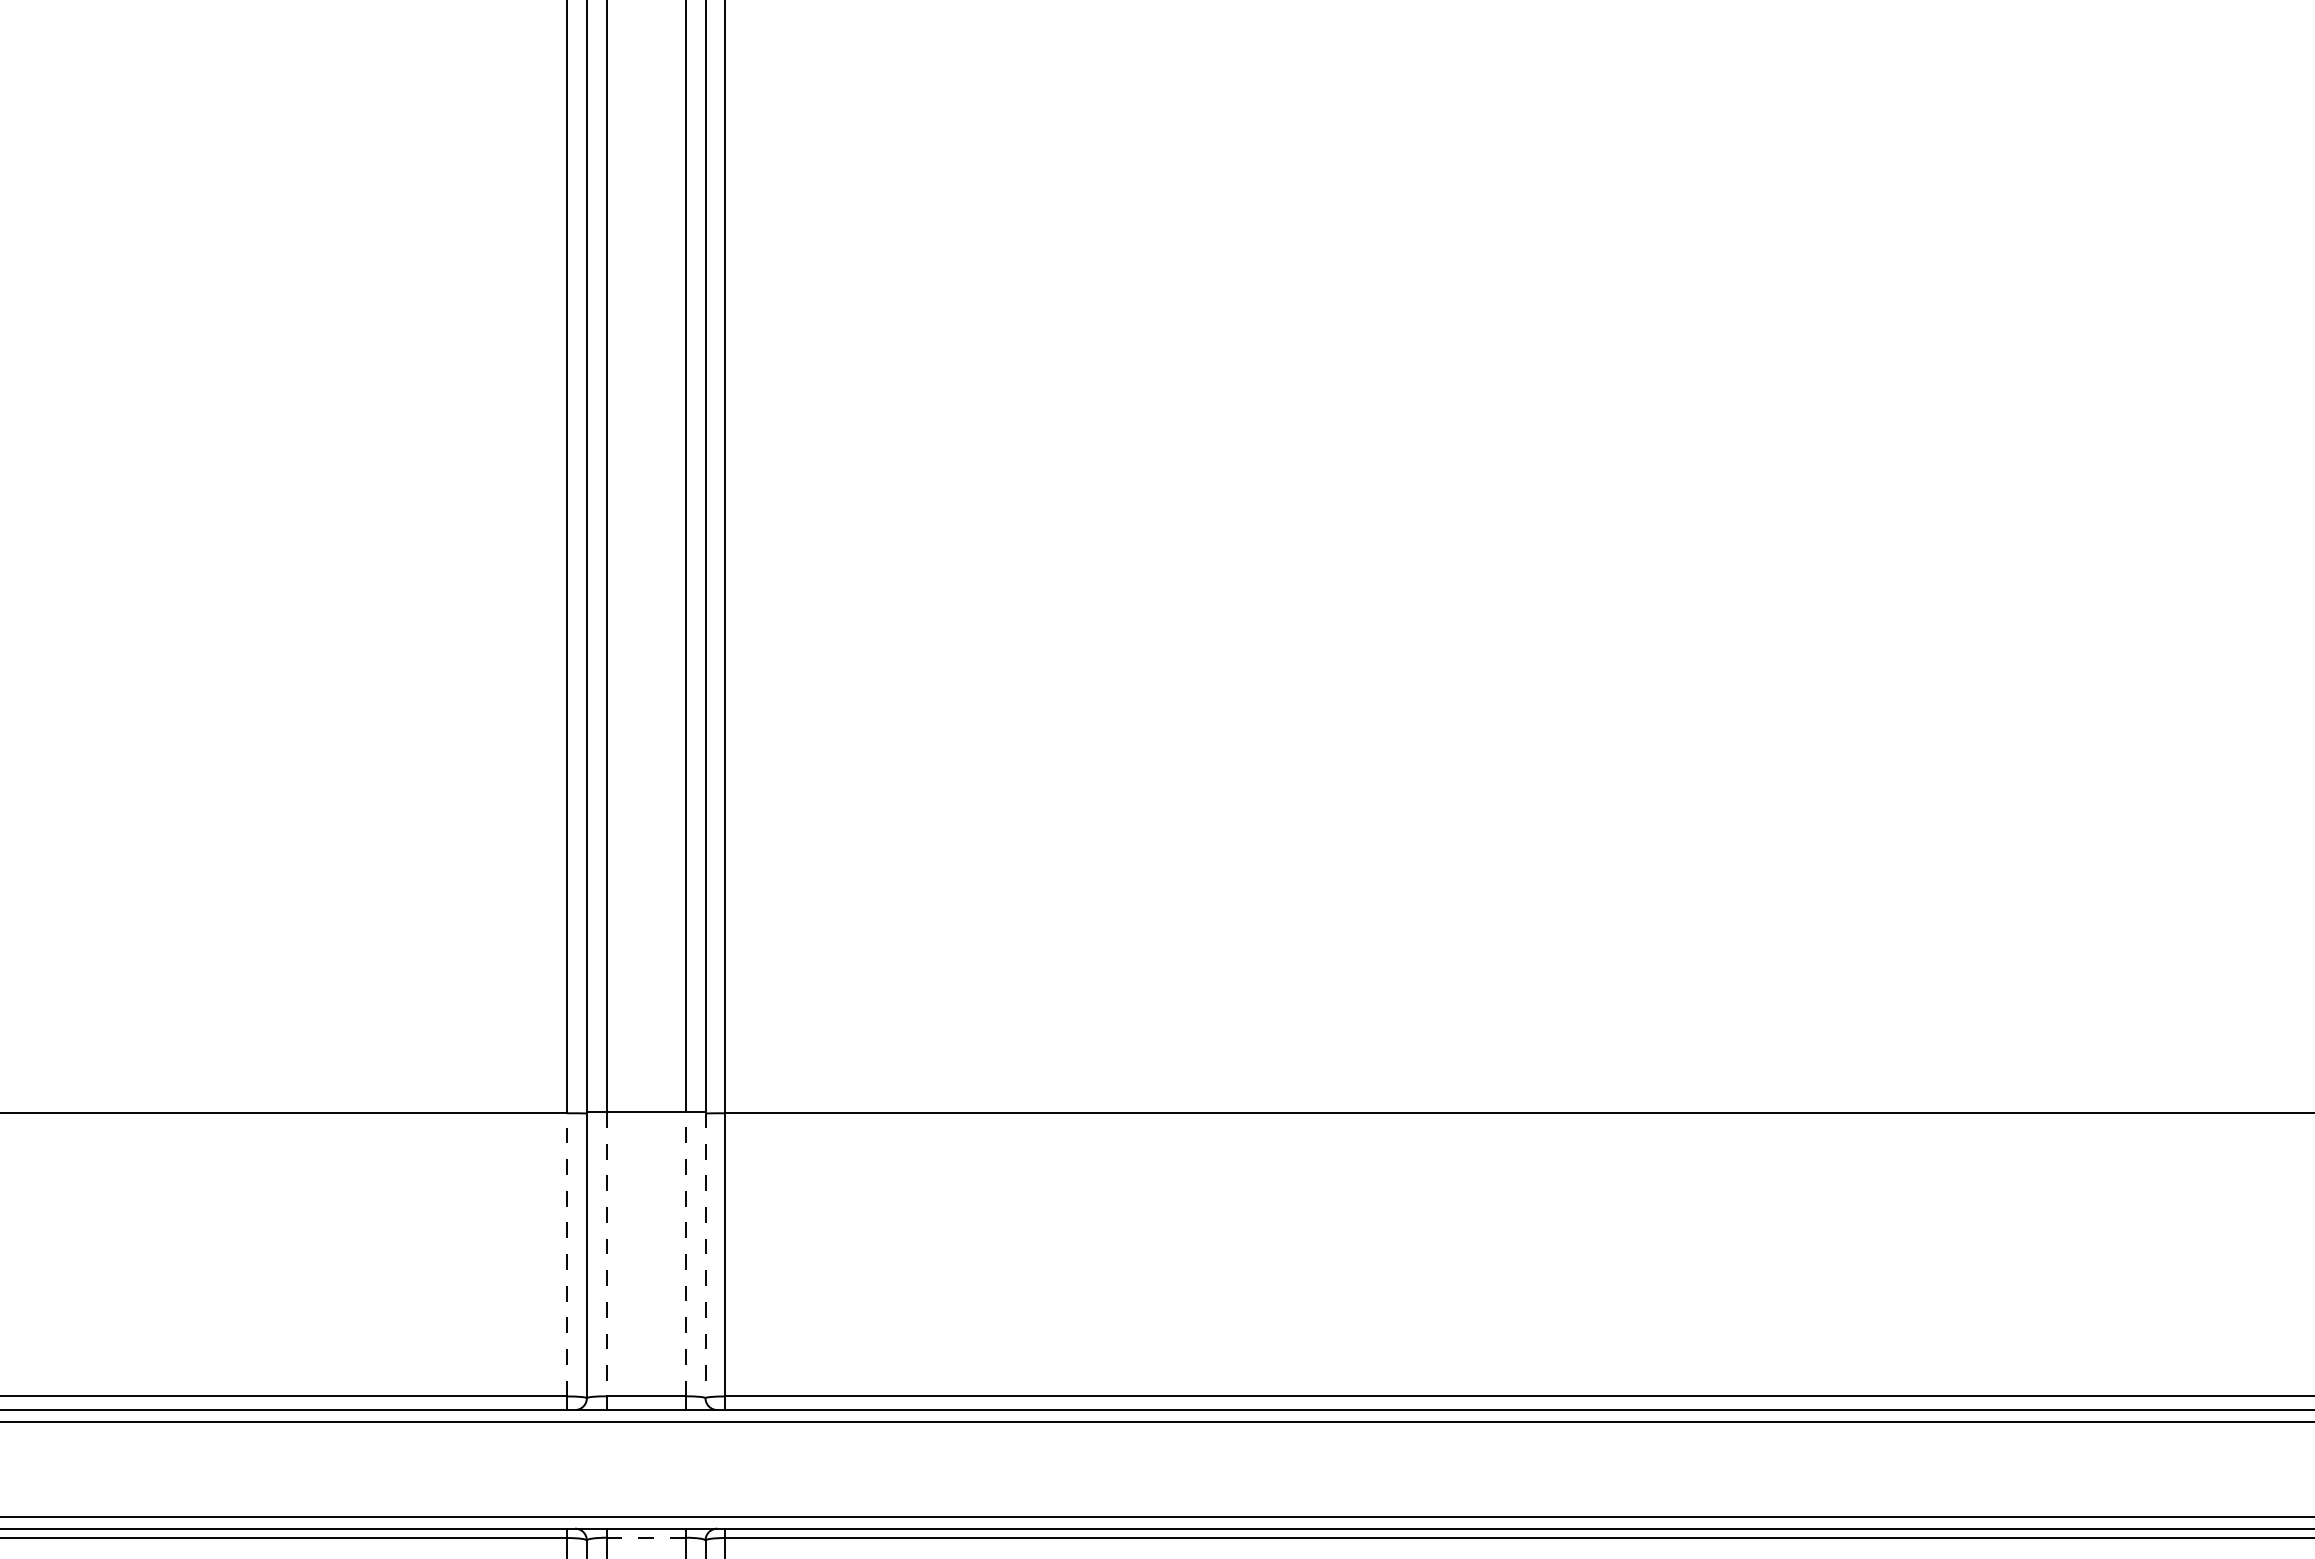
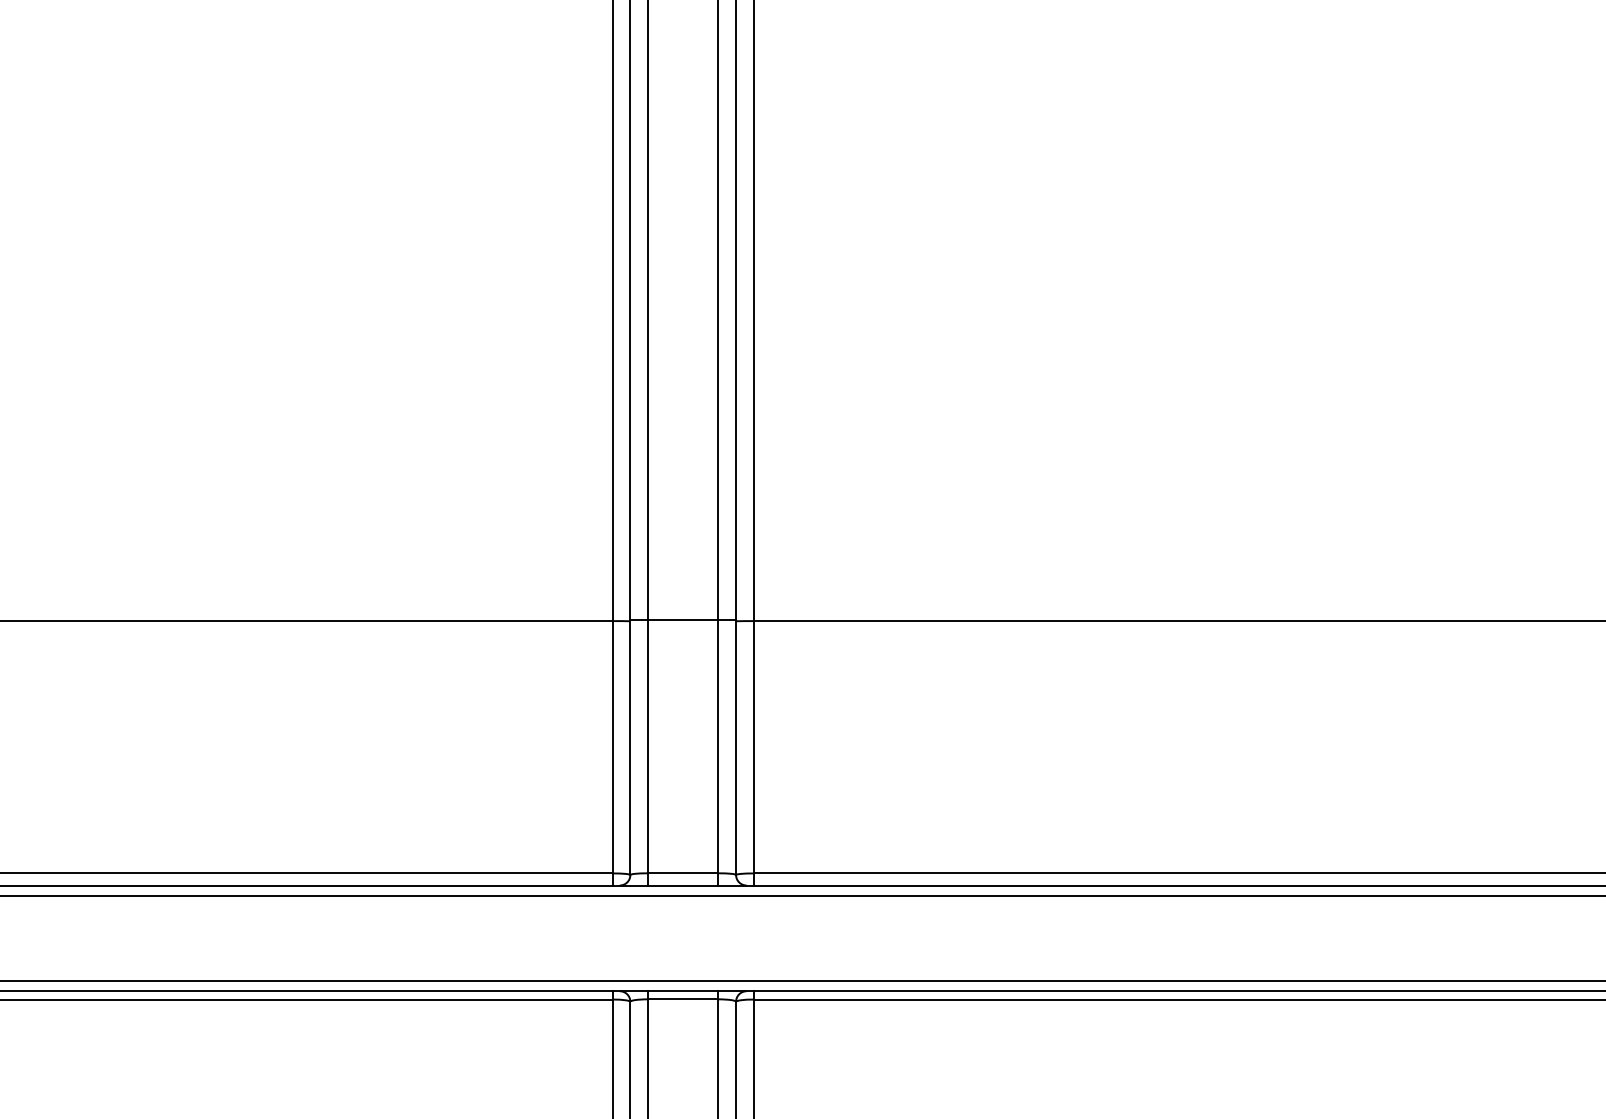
line: (685, 1253) -> (718, 746), dashed -> solid
line: (567, 1254) -> (613, 746), dashed -> solid
line: (606, 1254) -> (647, 746), dashed -> solid
line: (705, 1255) -> (736, 747), dashed -> solid
line: (646, 1537) -> (683, 999), dashed -> solid

